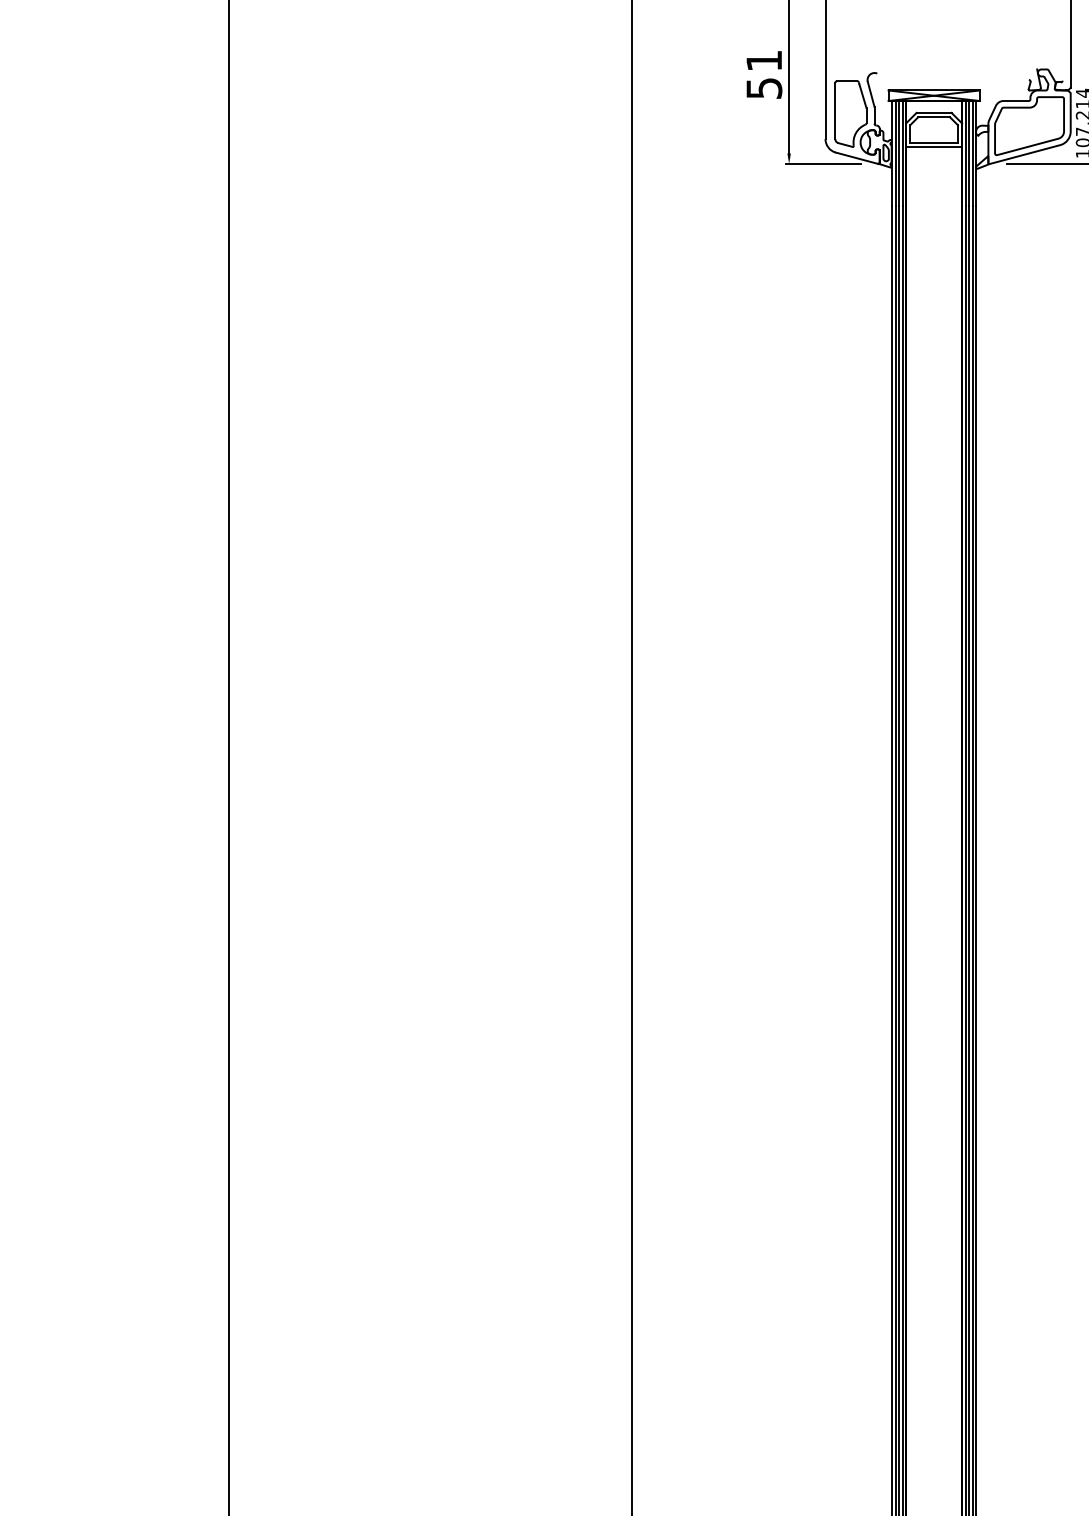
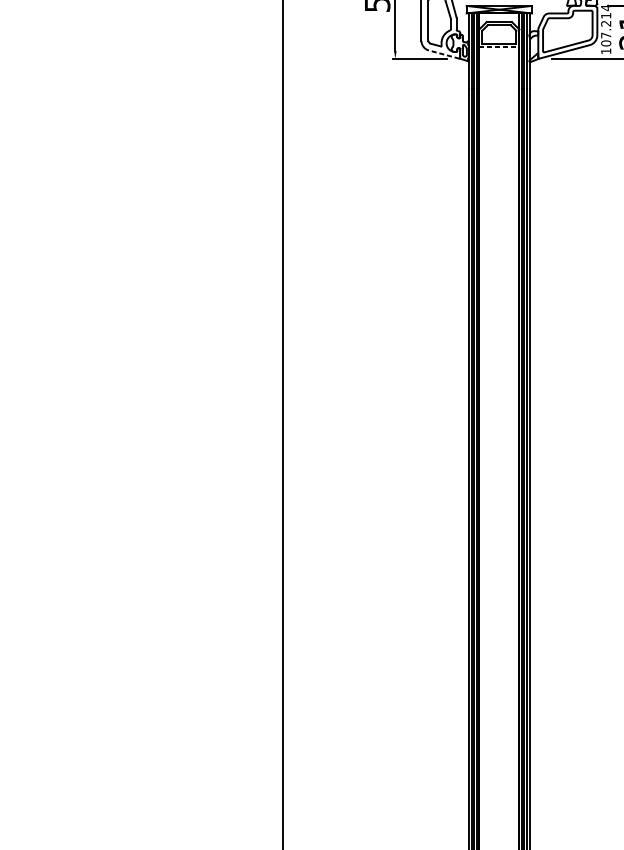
line: (934, 147) -> (499, 46), solid -> dashed
line: (856, 158) -> (443, 54), solid -> dashed

